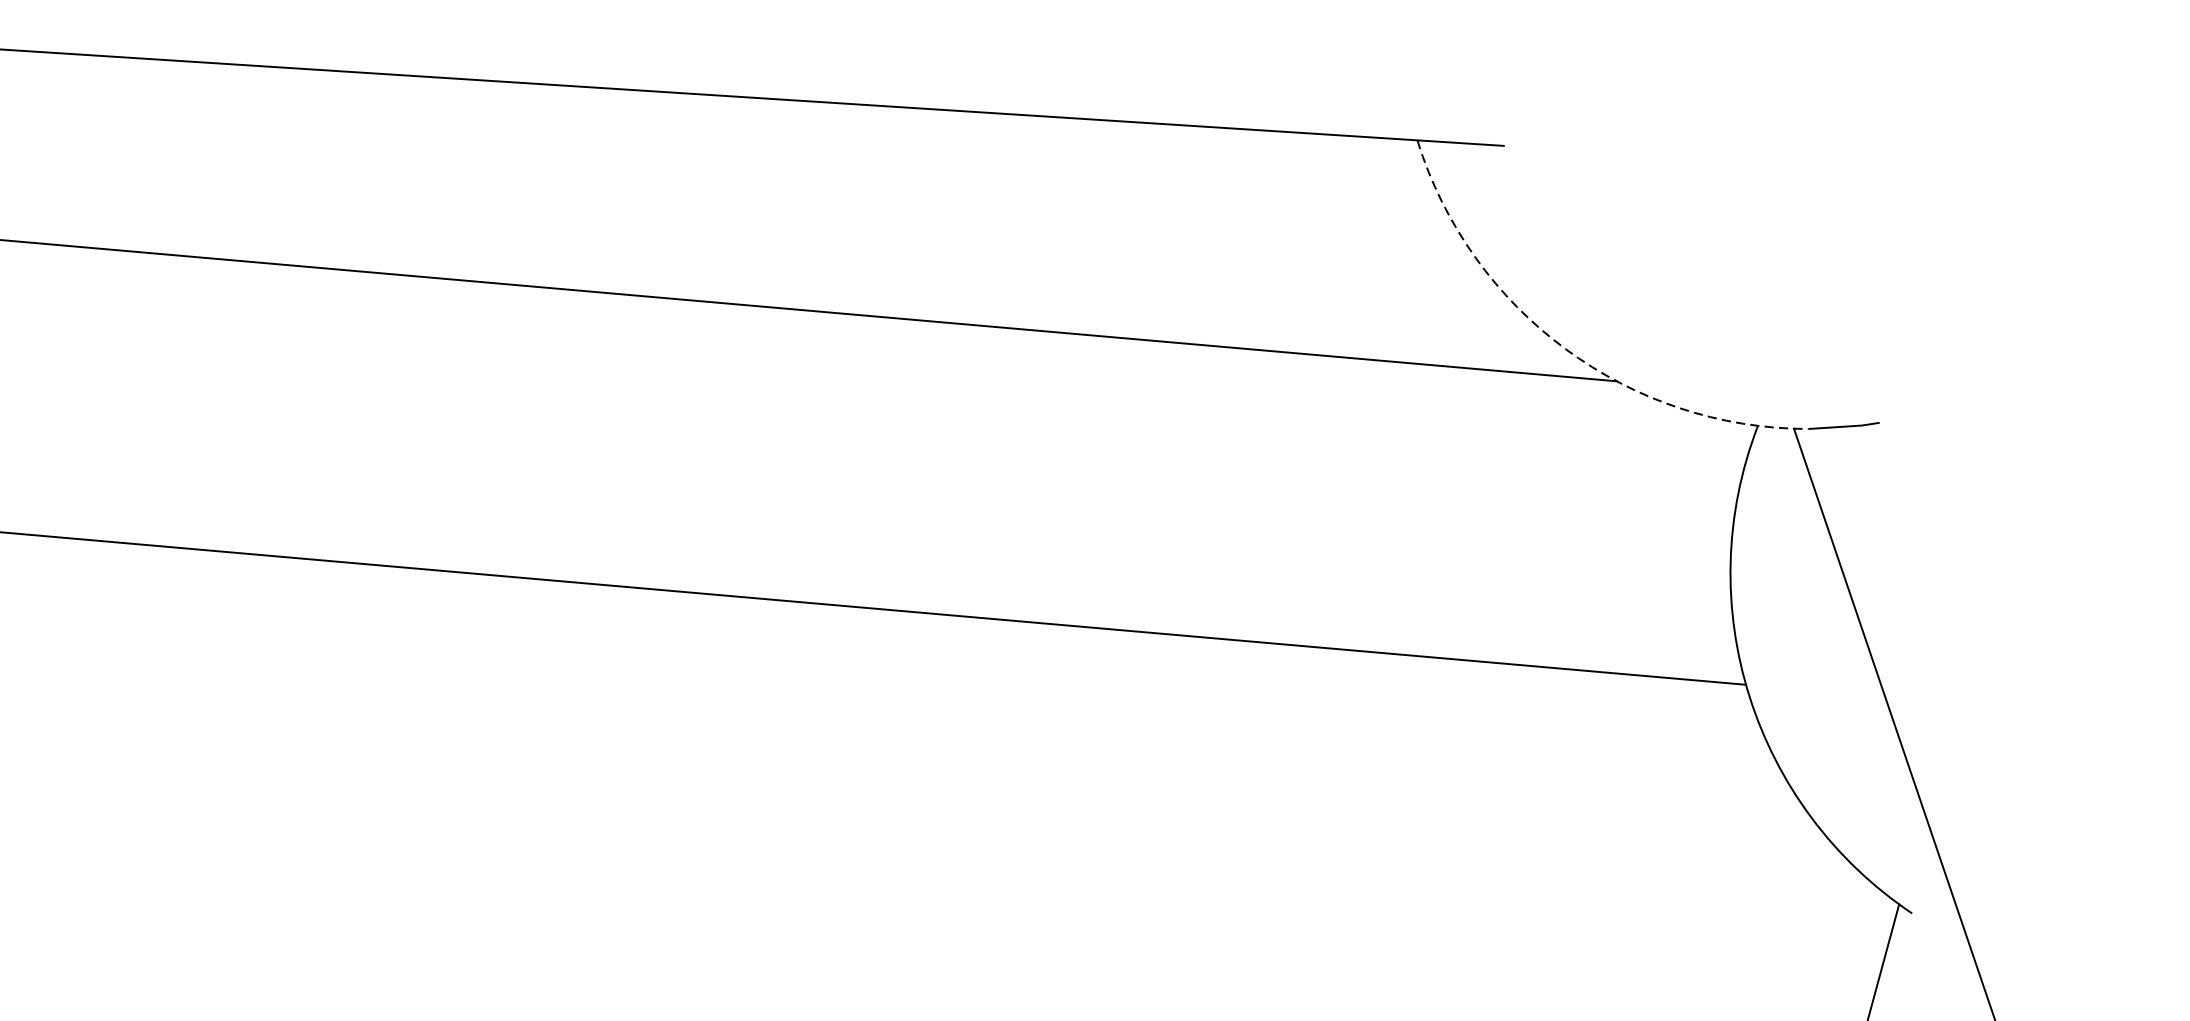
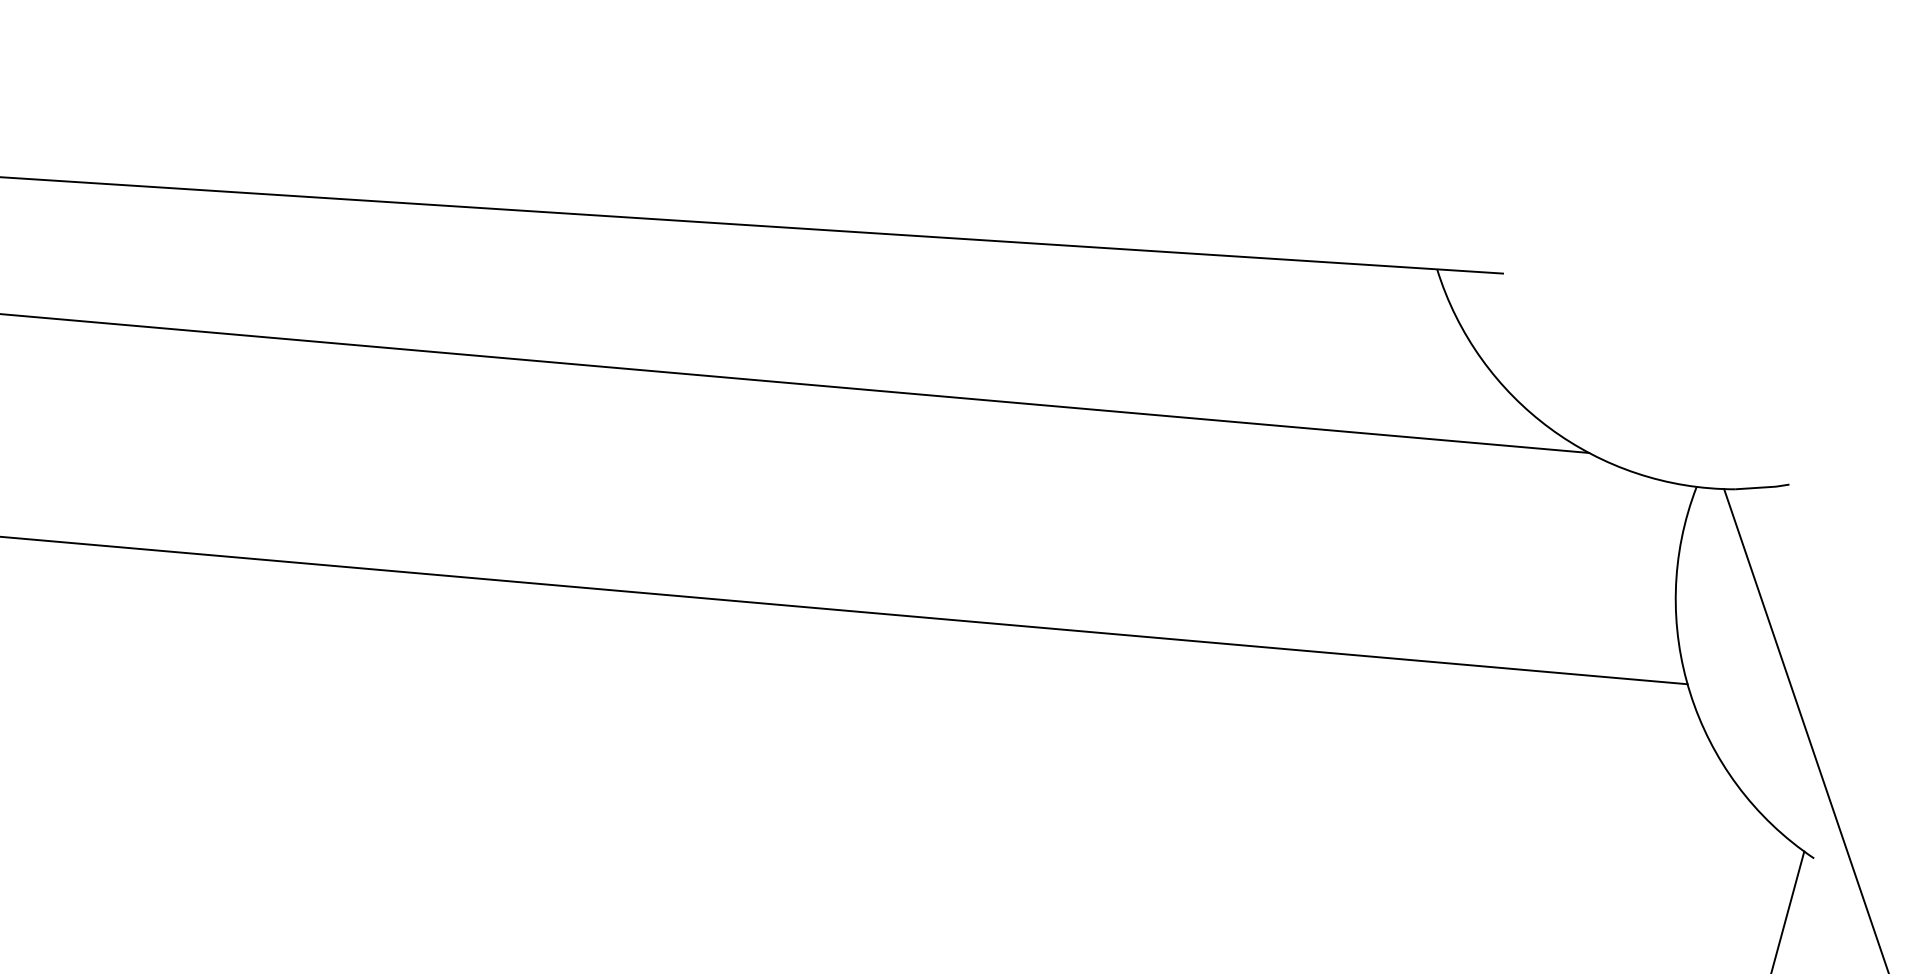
arc: (1566, 349) -> (1550, 428), dashed -> solid

